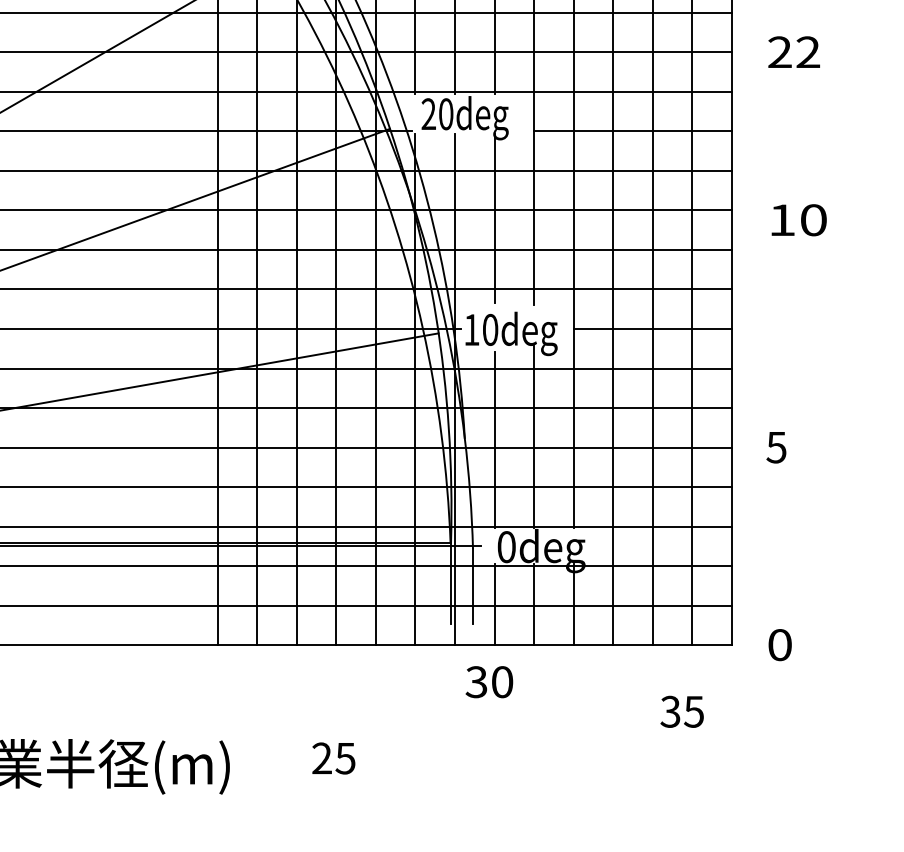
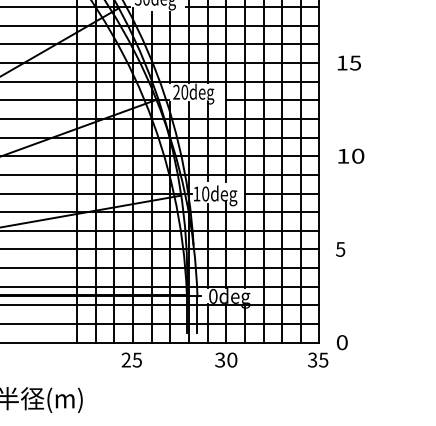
text: (793, 51) -> (348, 62), 22 -> 15
text: (799, 218) -> (351, 155), moved
text: (490, 680) -> (226, 359), moved
text: (683, 710) -> (318, 359), moved
text: (333, 757) -> (131, 359), moved

